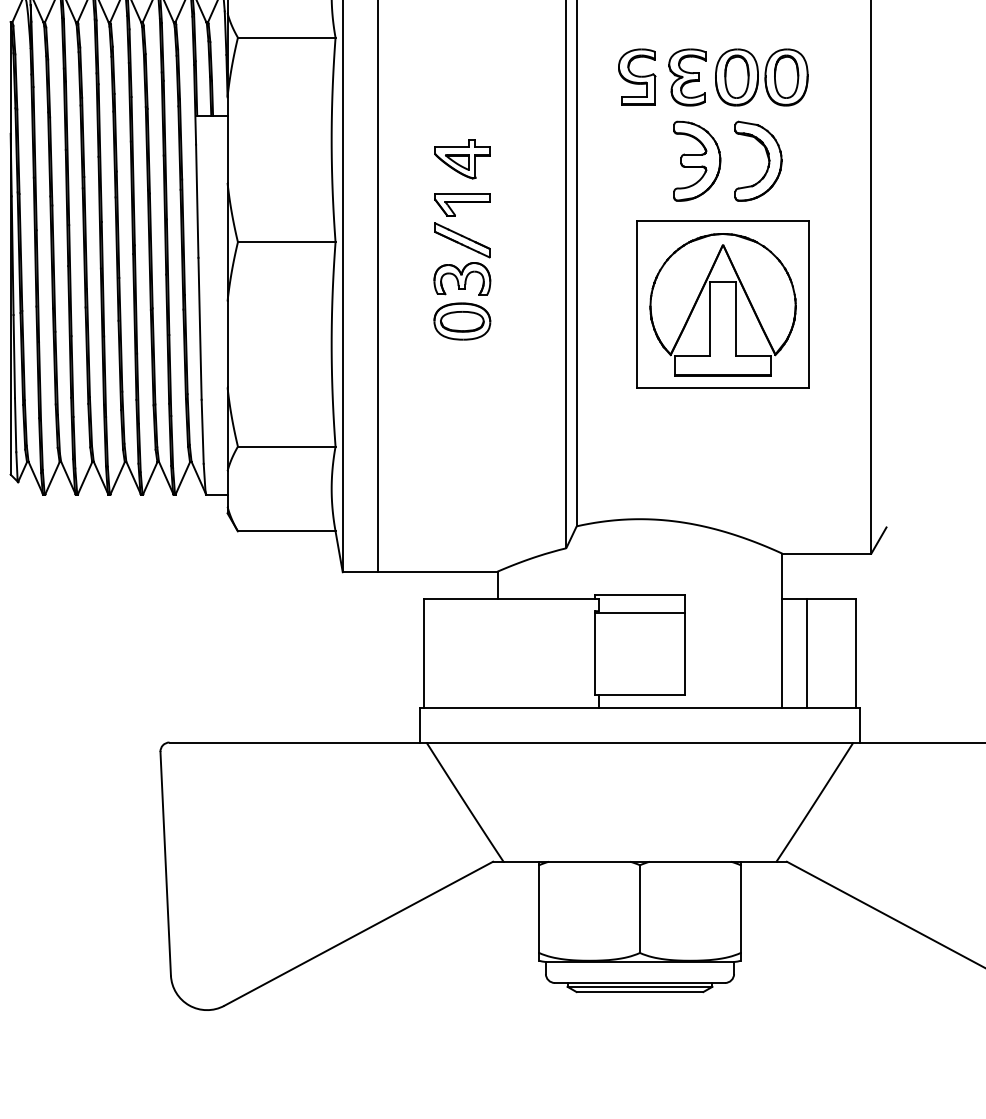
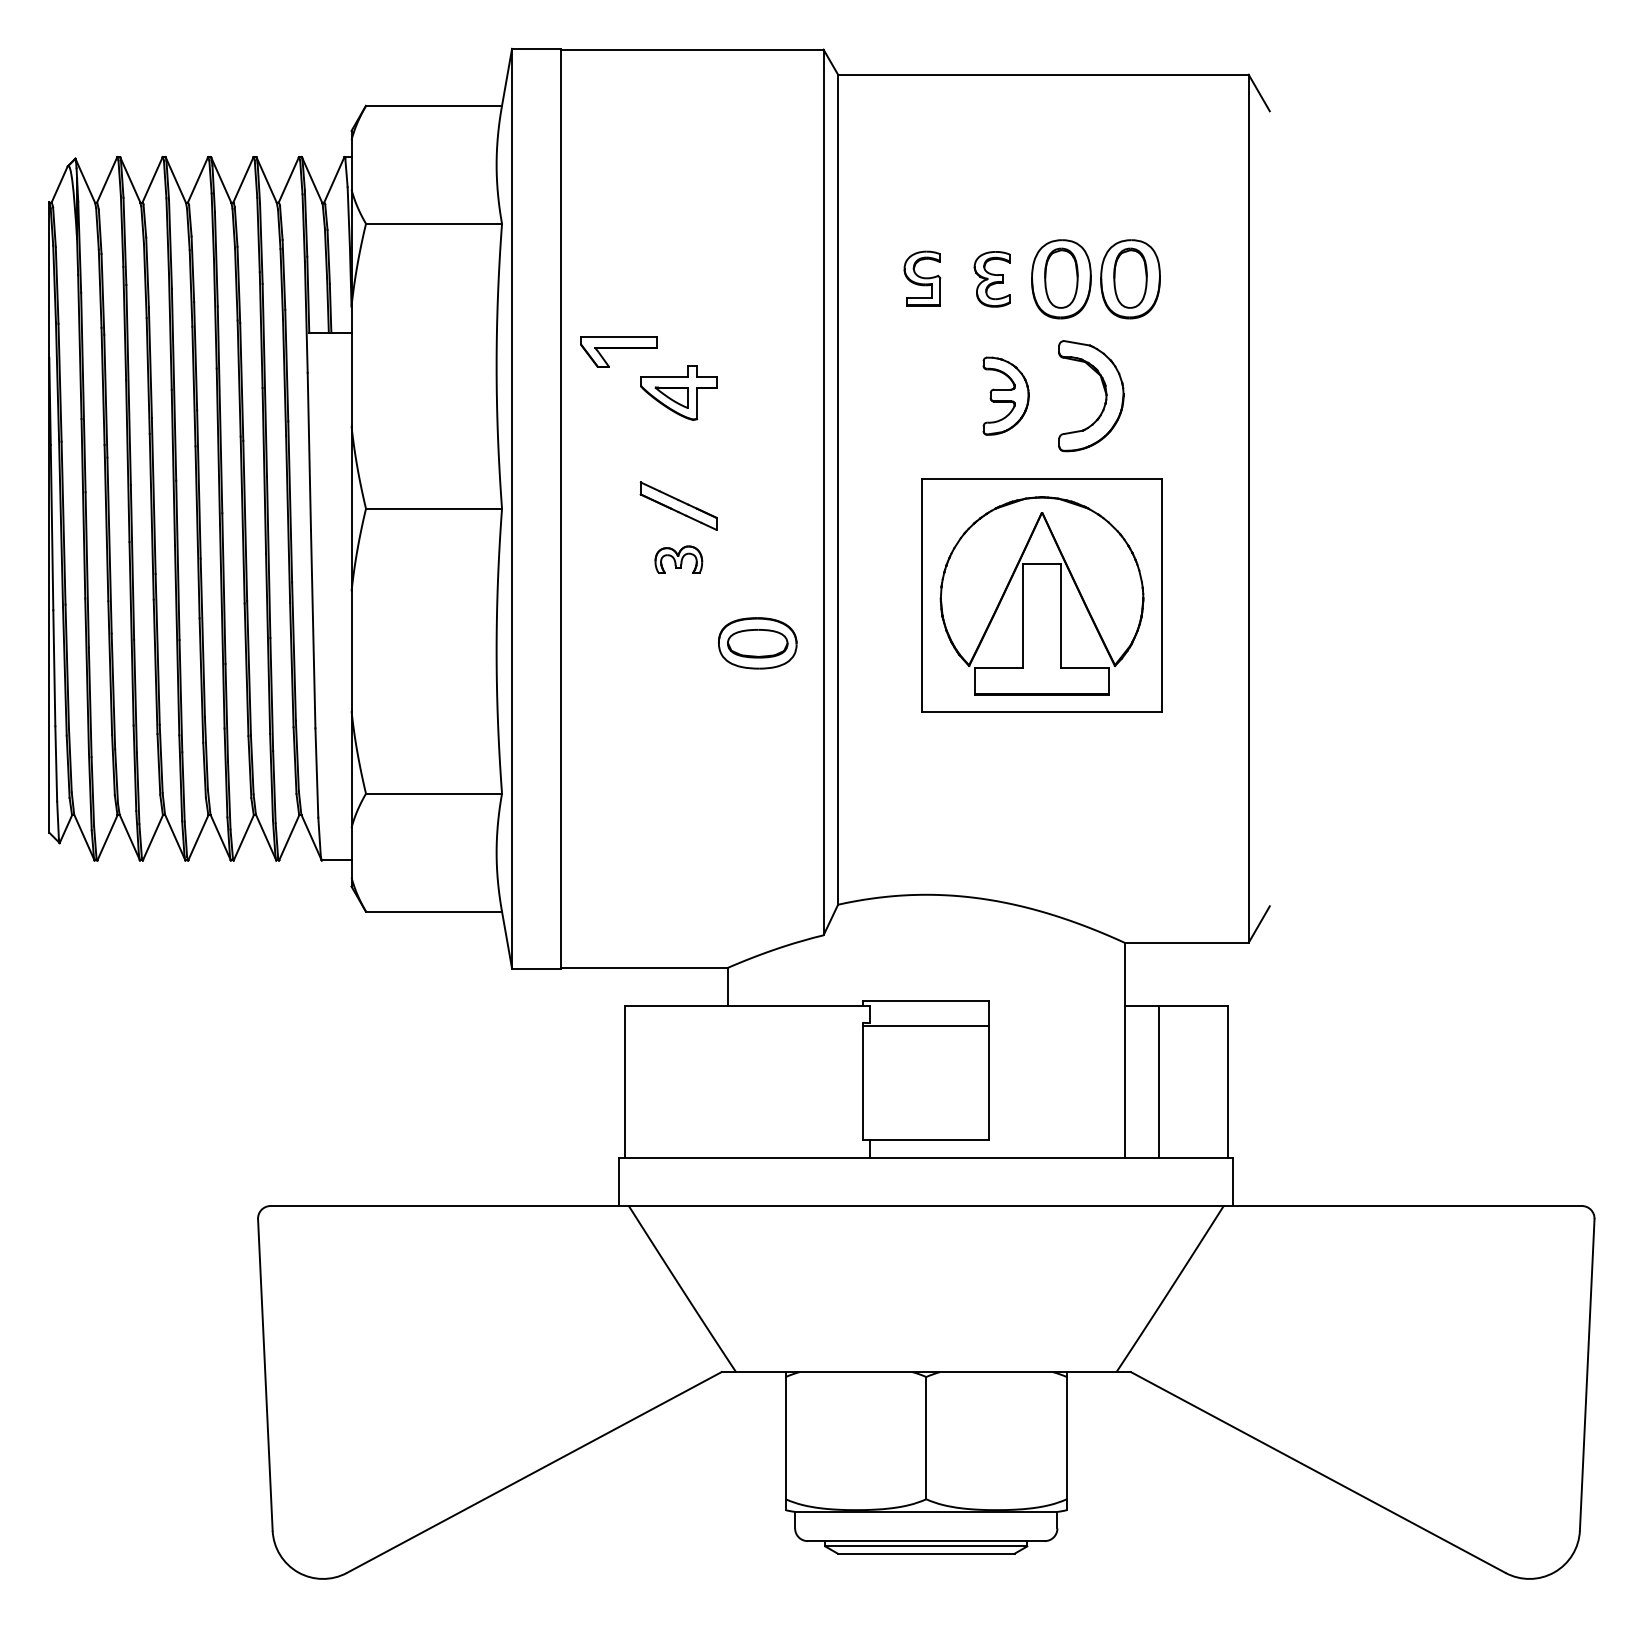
part: (637, 76) -> (922, 278), size x0.7
part: (687, 77) -> (992, 279), size x0.7
part: (697, 161) -> (1006, 396), size x0.7
part: (462, 204) -> (618, 351), moved
part: (462, 278) -> (678, 559), size x0.6
part: (462, 321) -> (757, 643), moved

